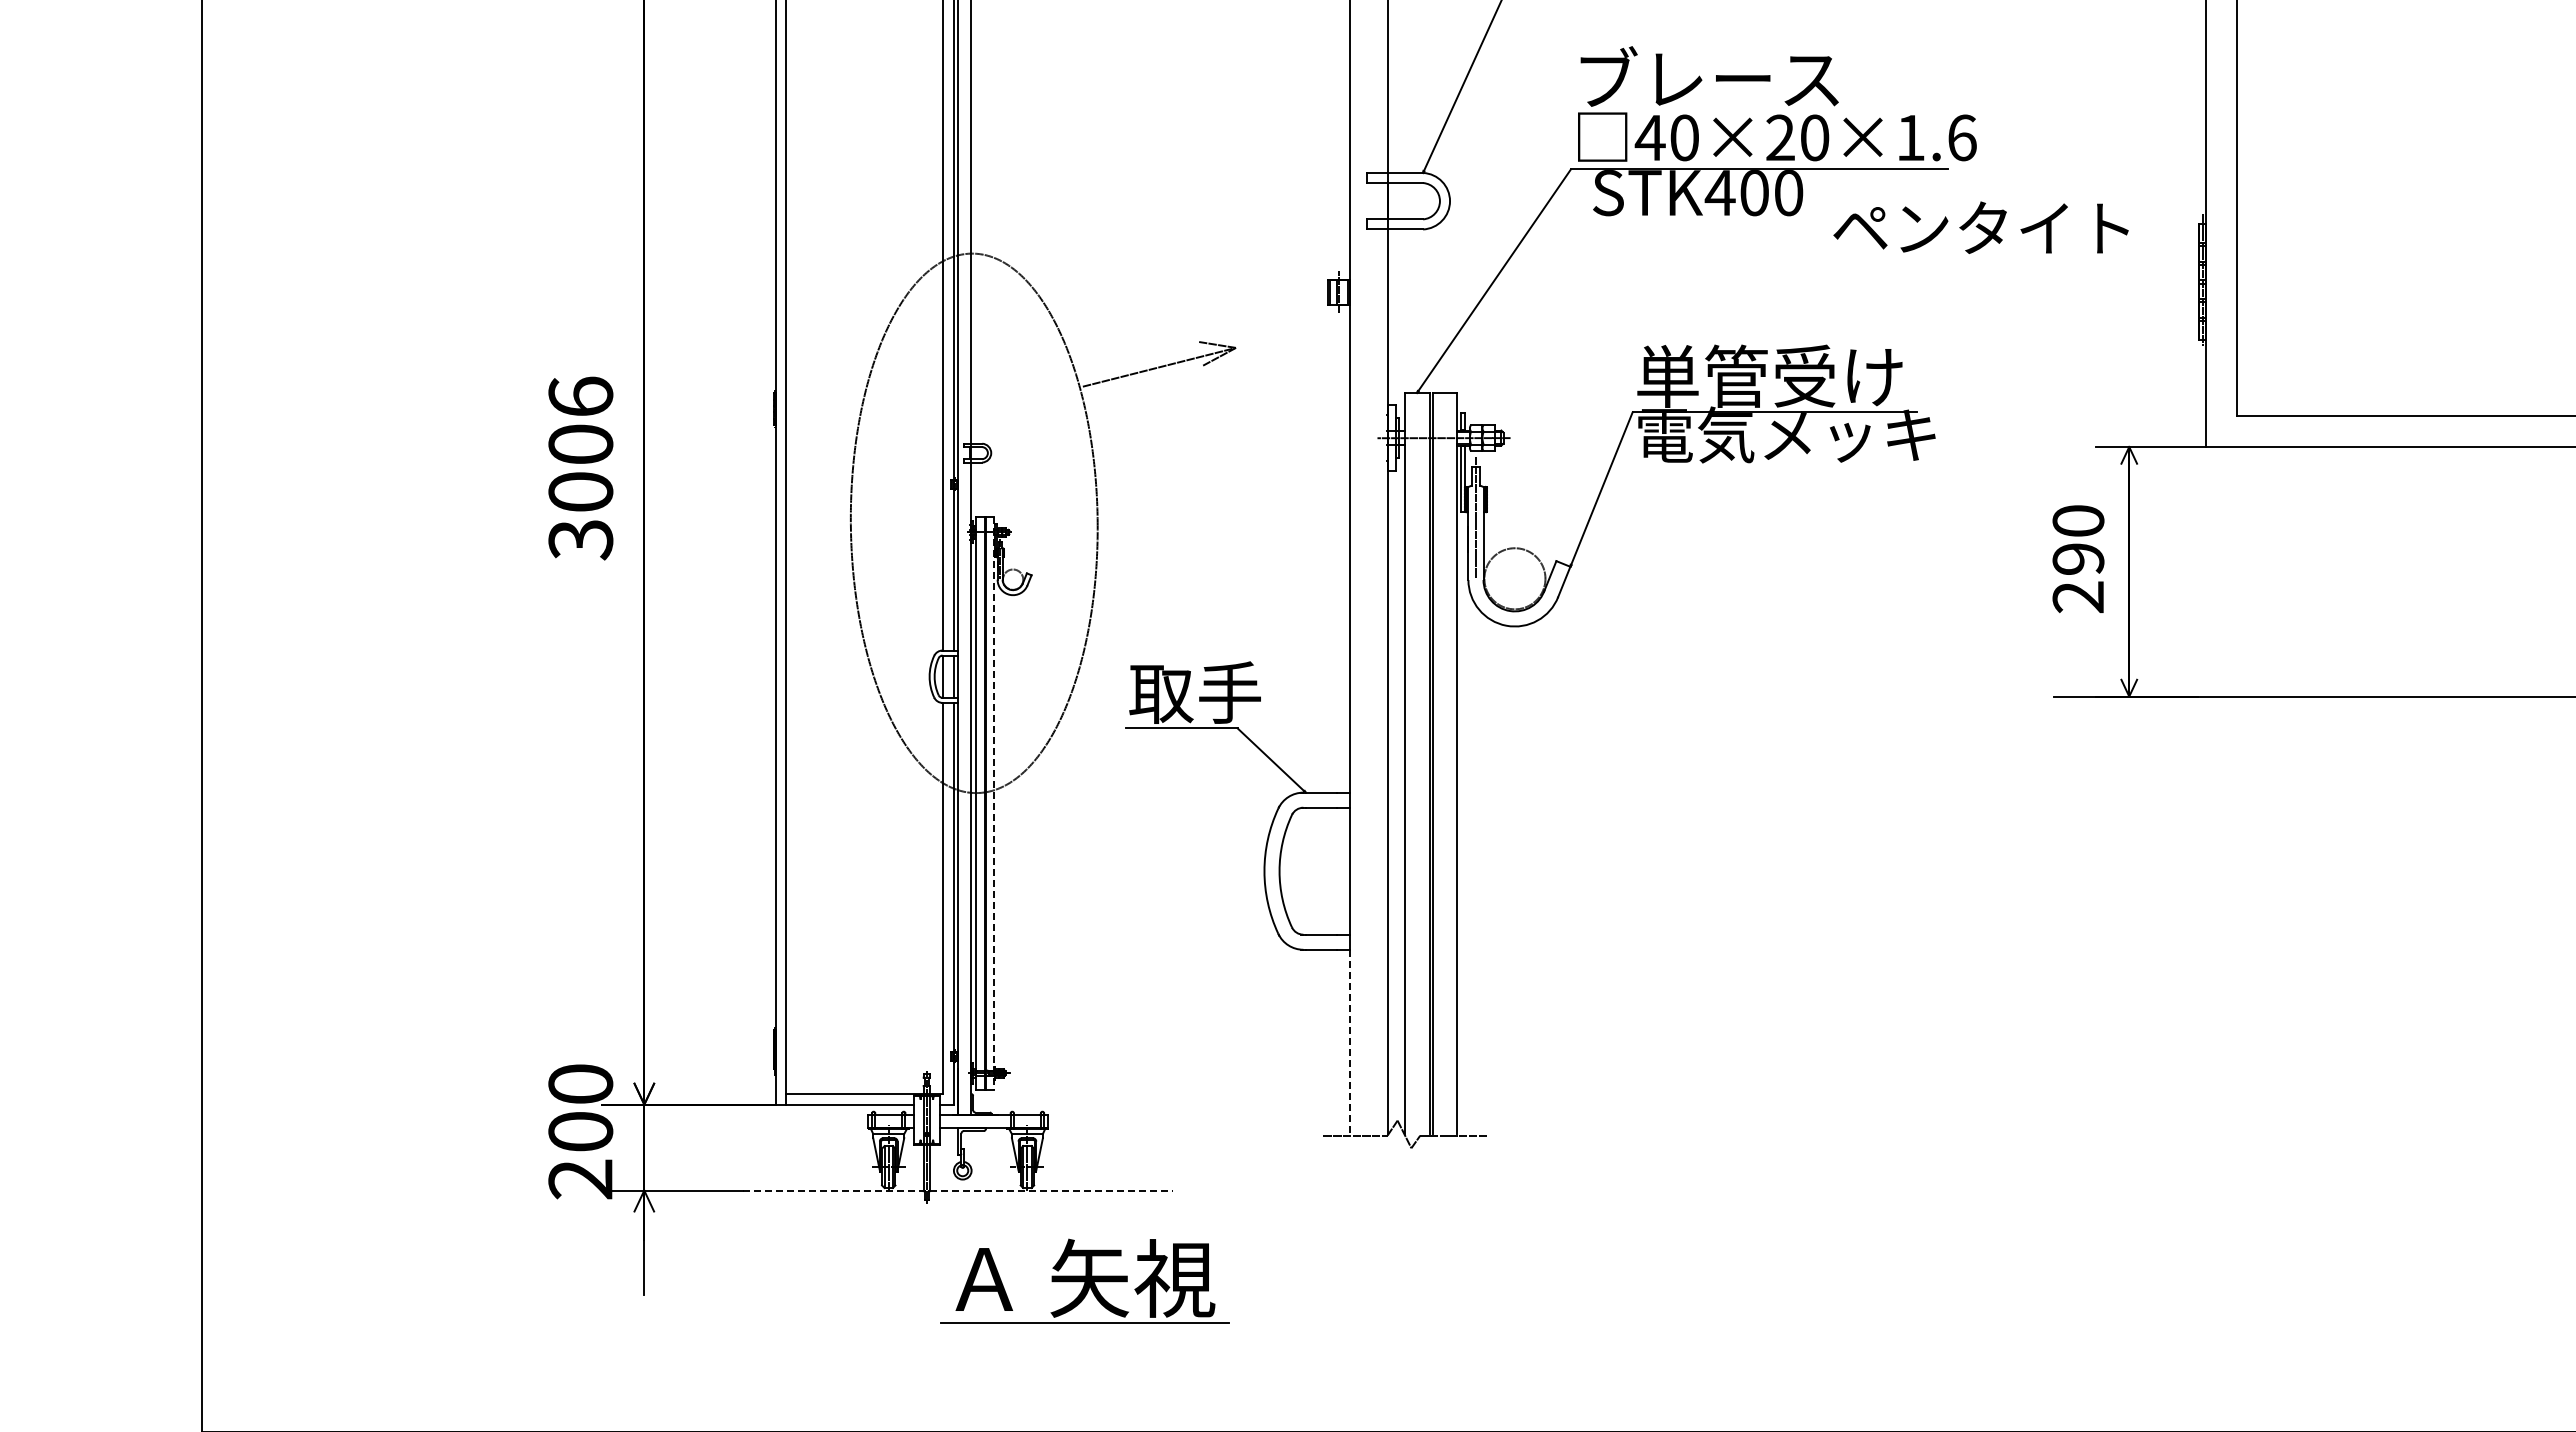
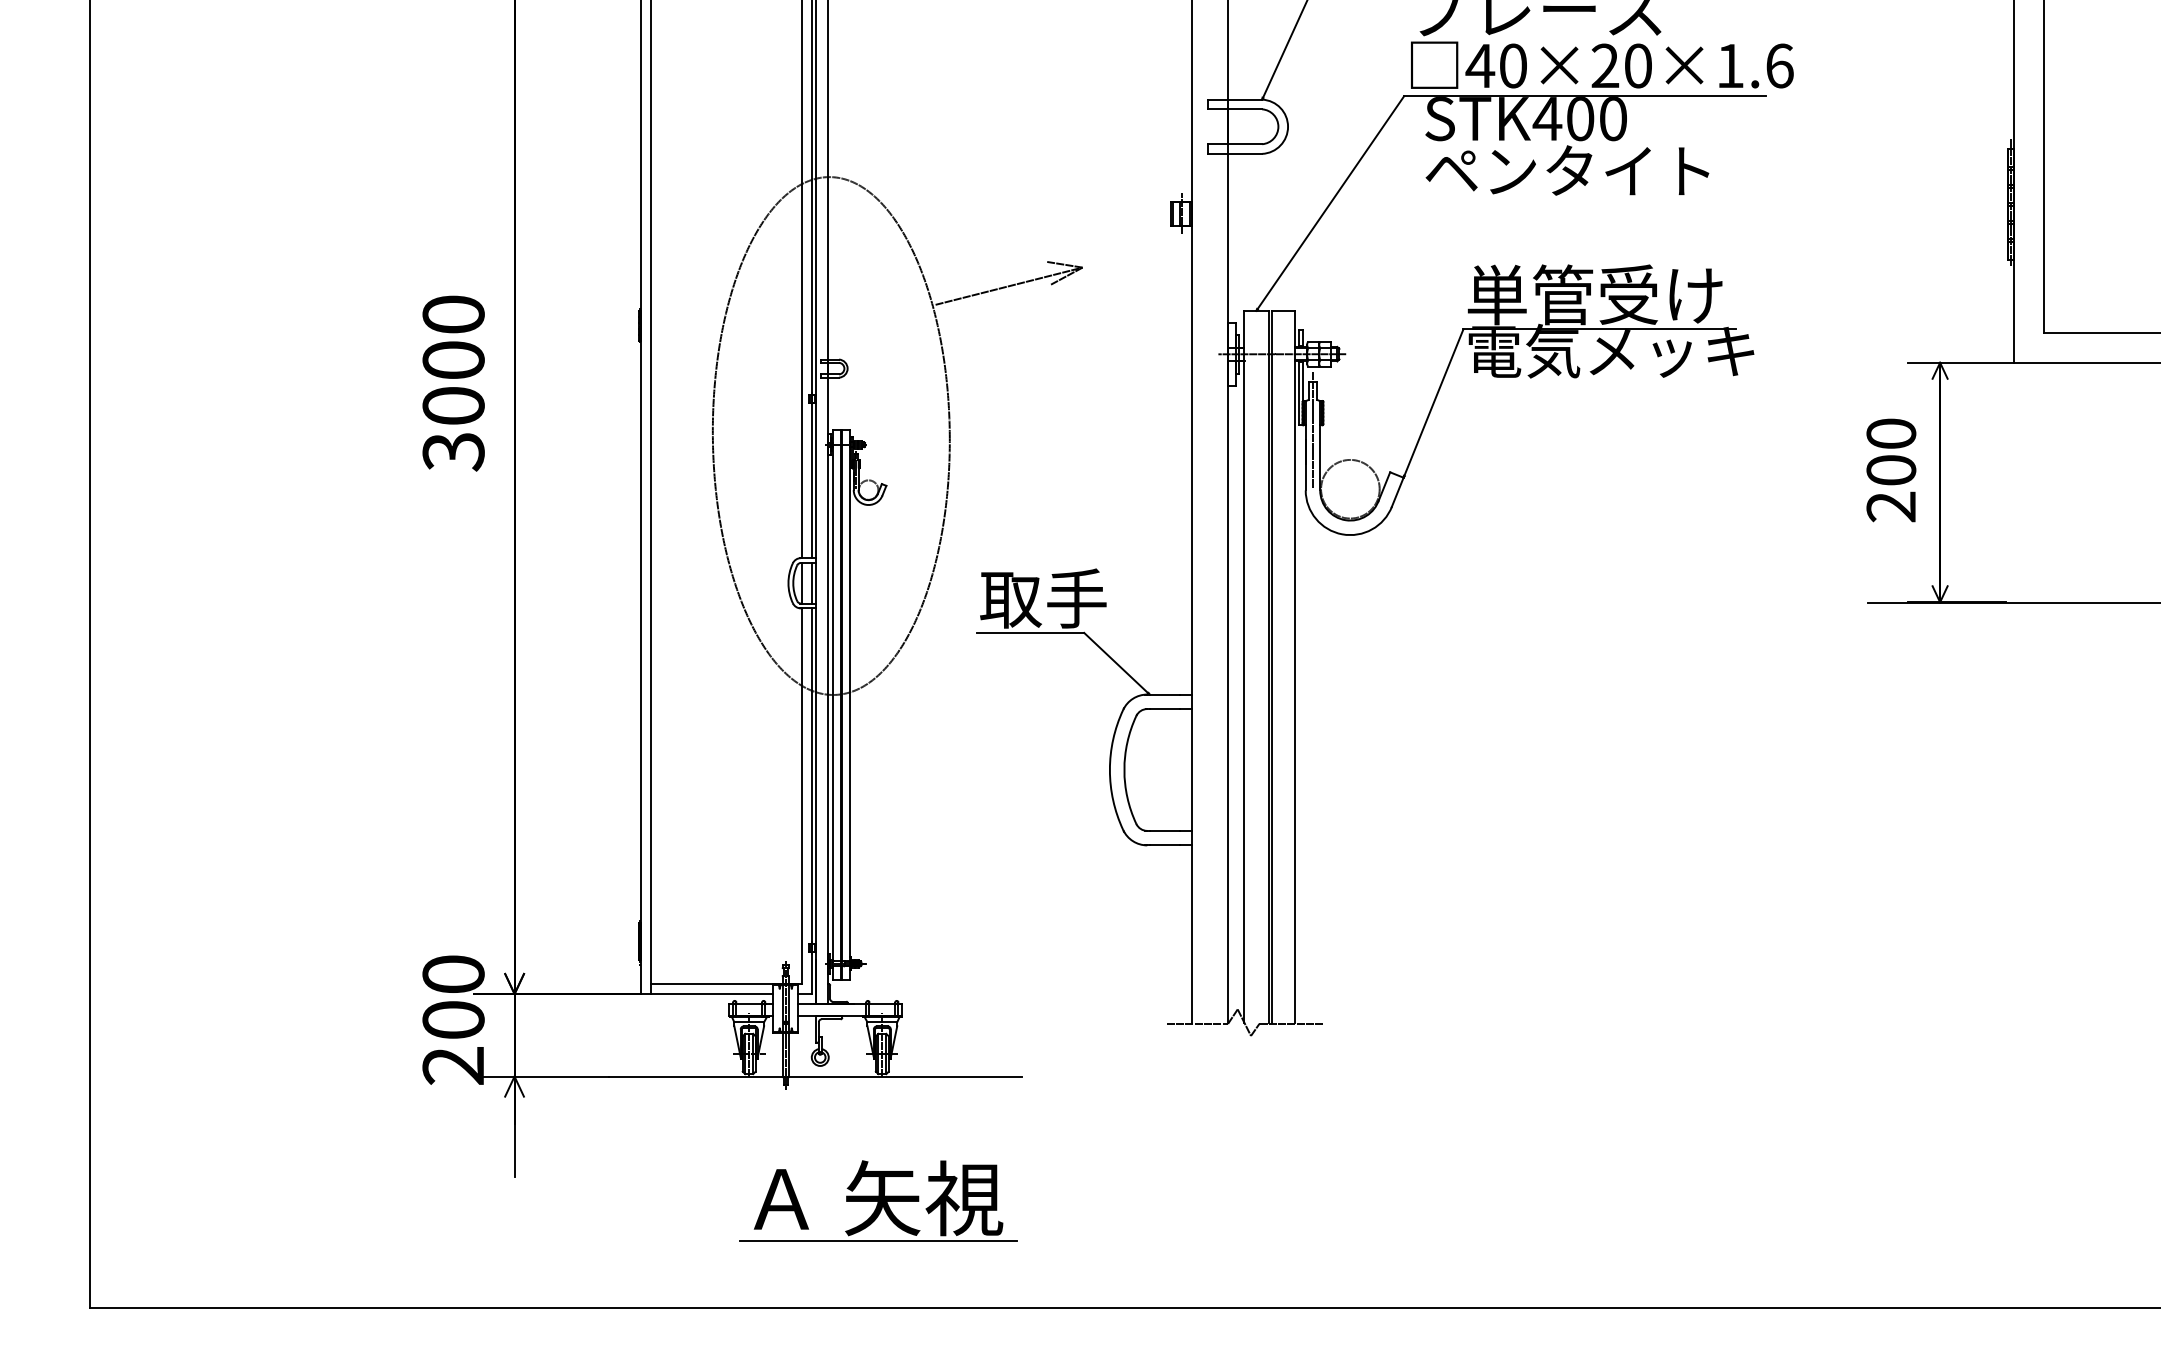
text: (1980, 227) -> (1566, 170), moved
text: (580, 396) -> (453, 314), 3006 -> 3000
text: (2078, 558) -> (1891, 469), 290 -> 200
line: (993, 803) -> (849, 704), dashed -> solid
line: (1349, 1042) -> (1191, 934), dashed -> solid
line: (958, 1190) -> (816, 1076), dashed -> solid
part: (1084, 1280) -> (877, 1200), moved

